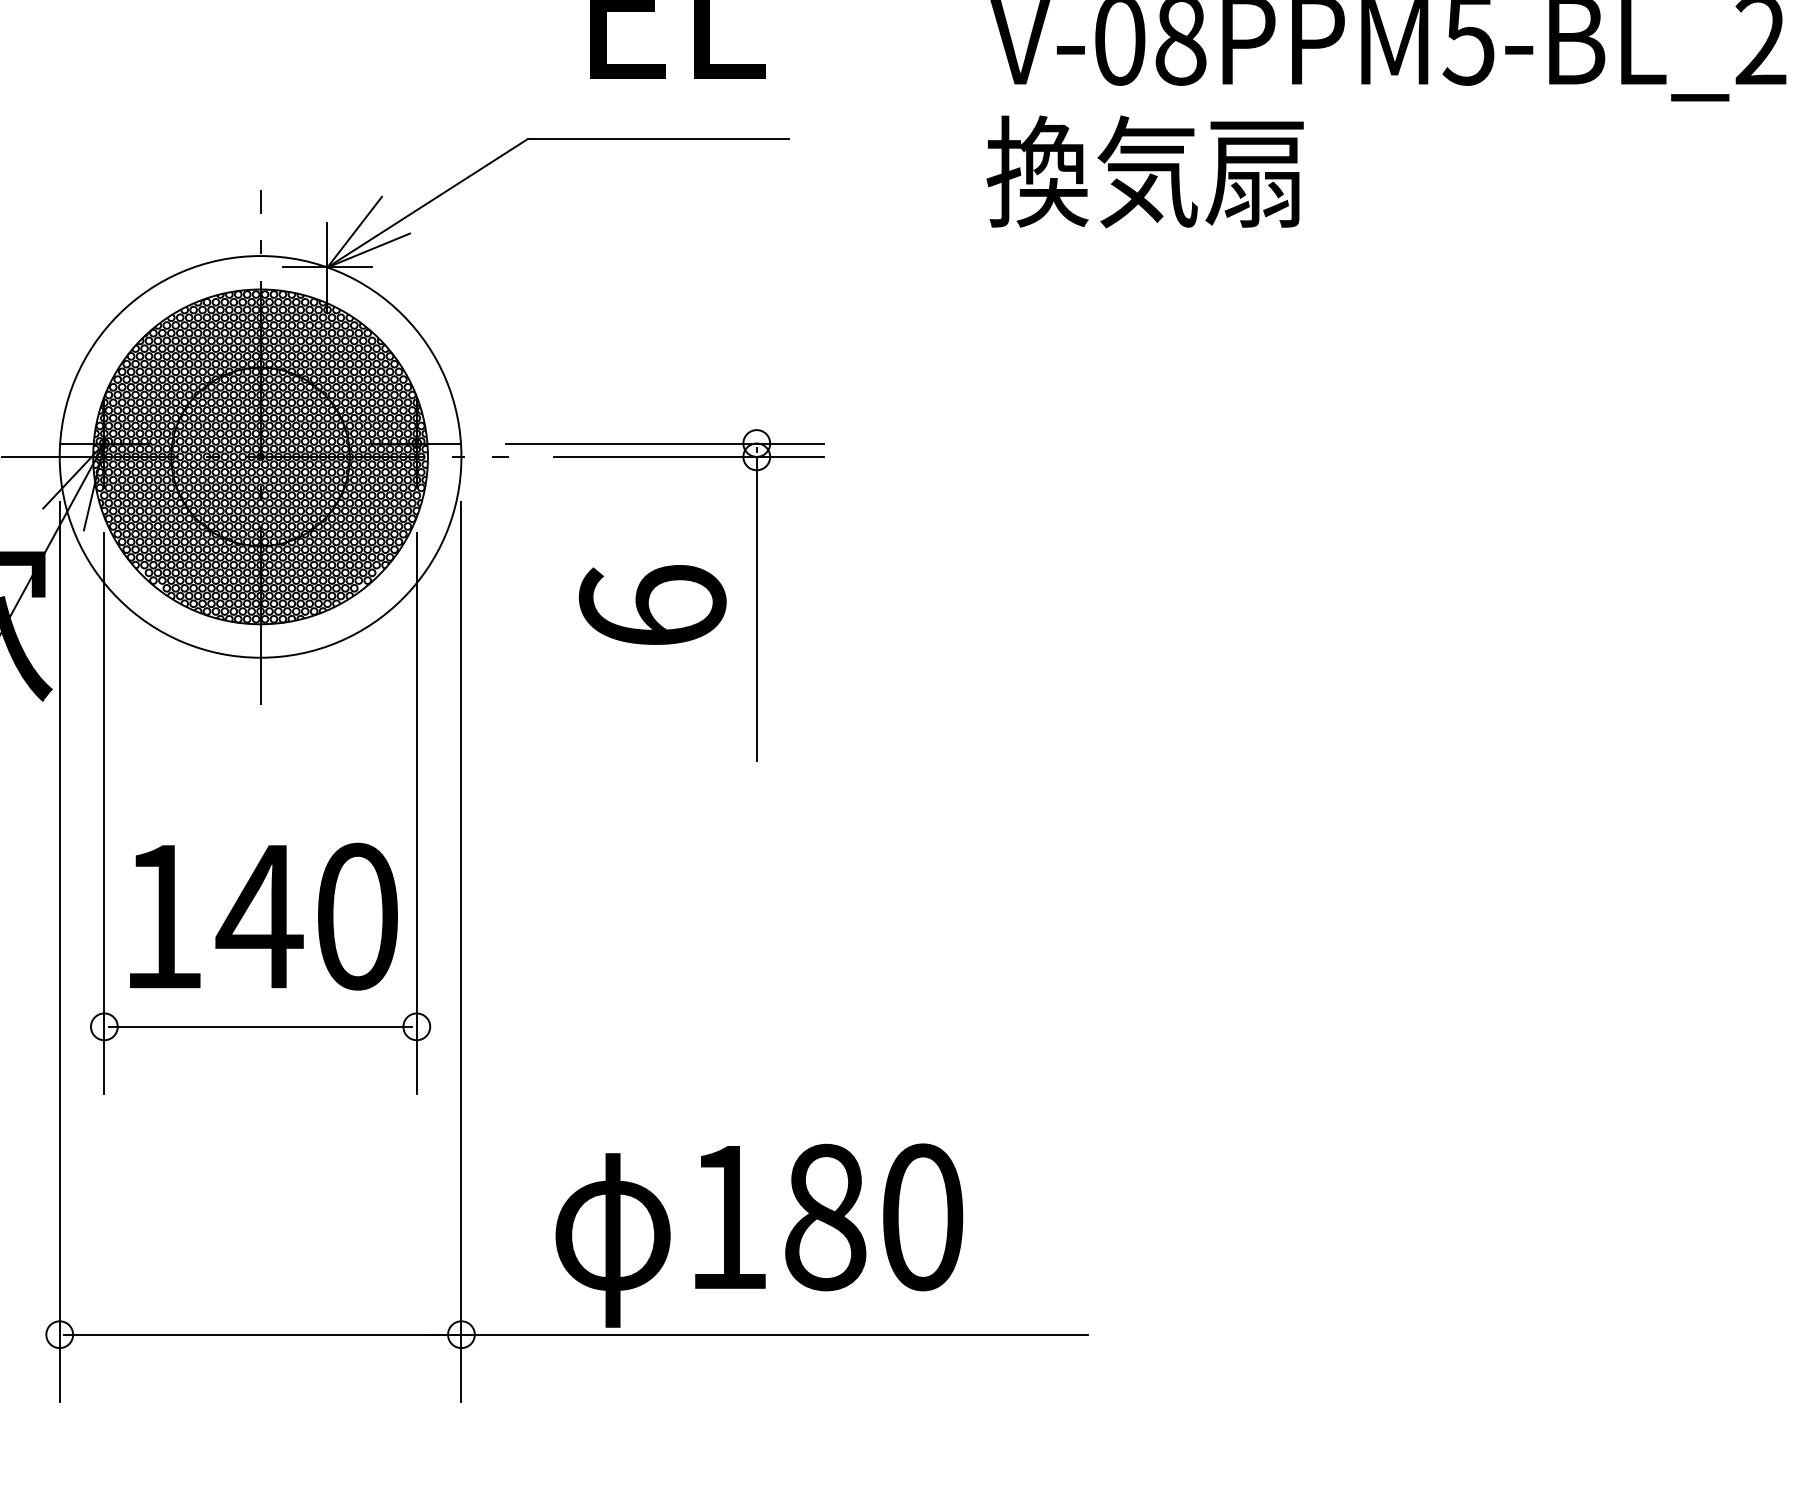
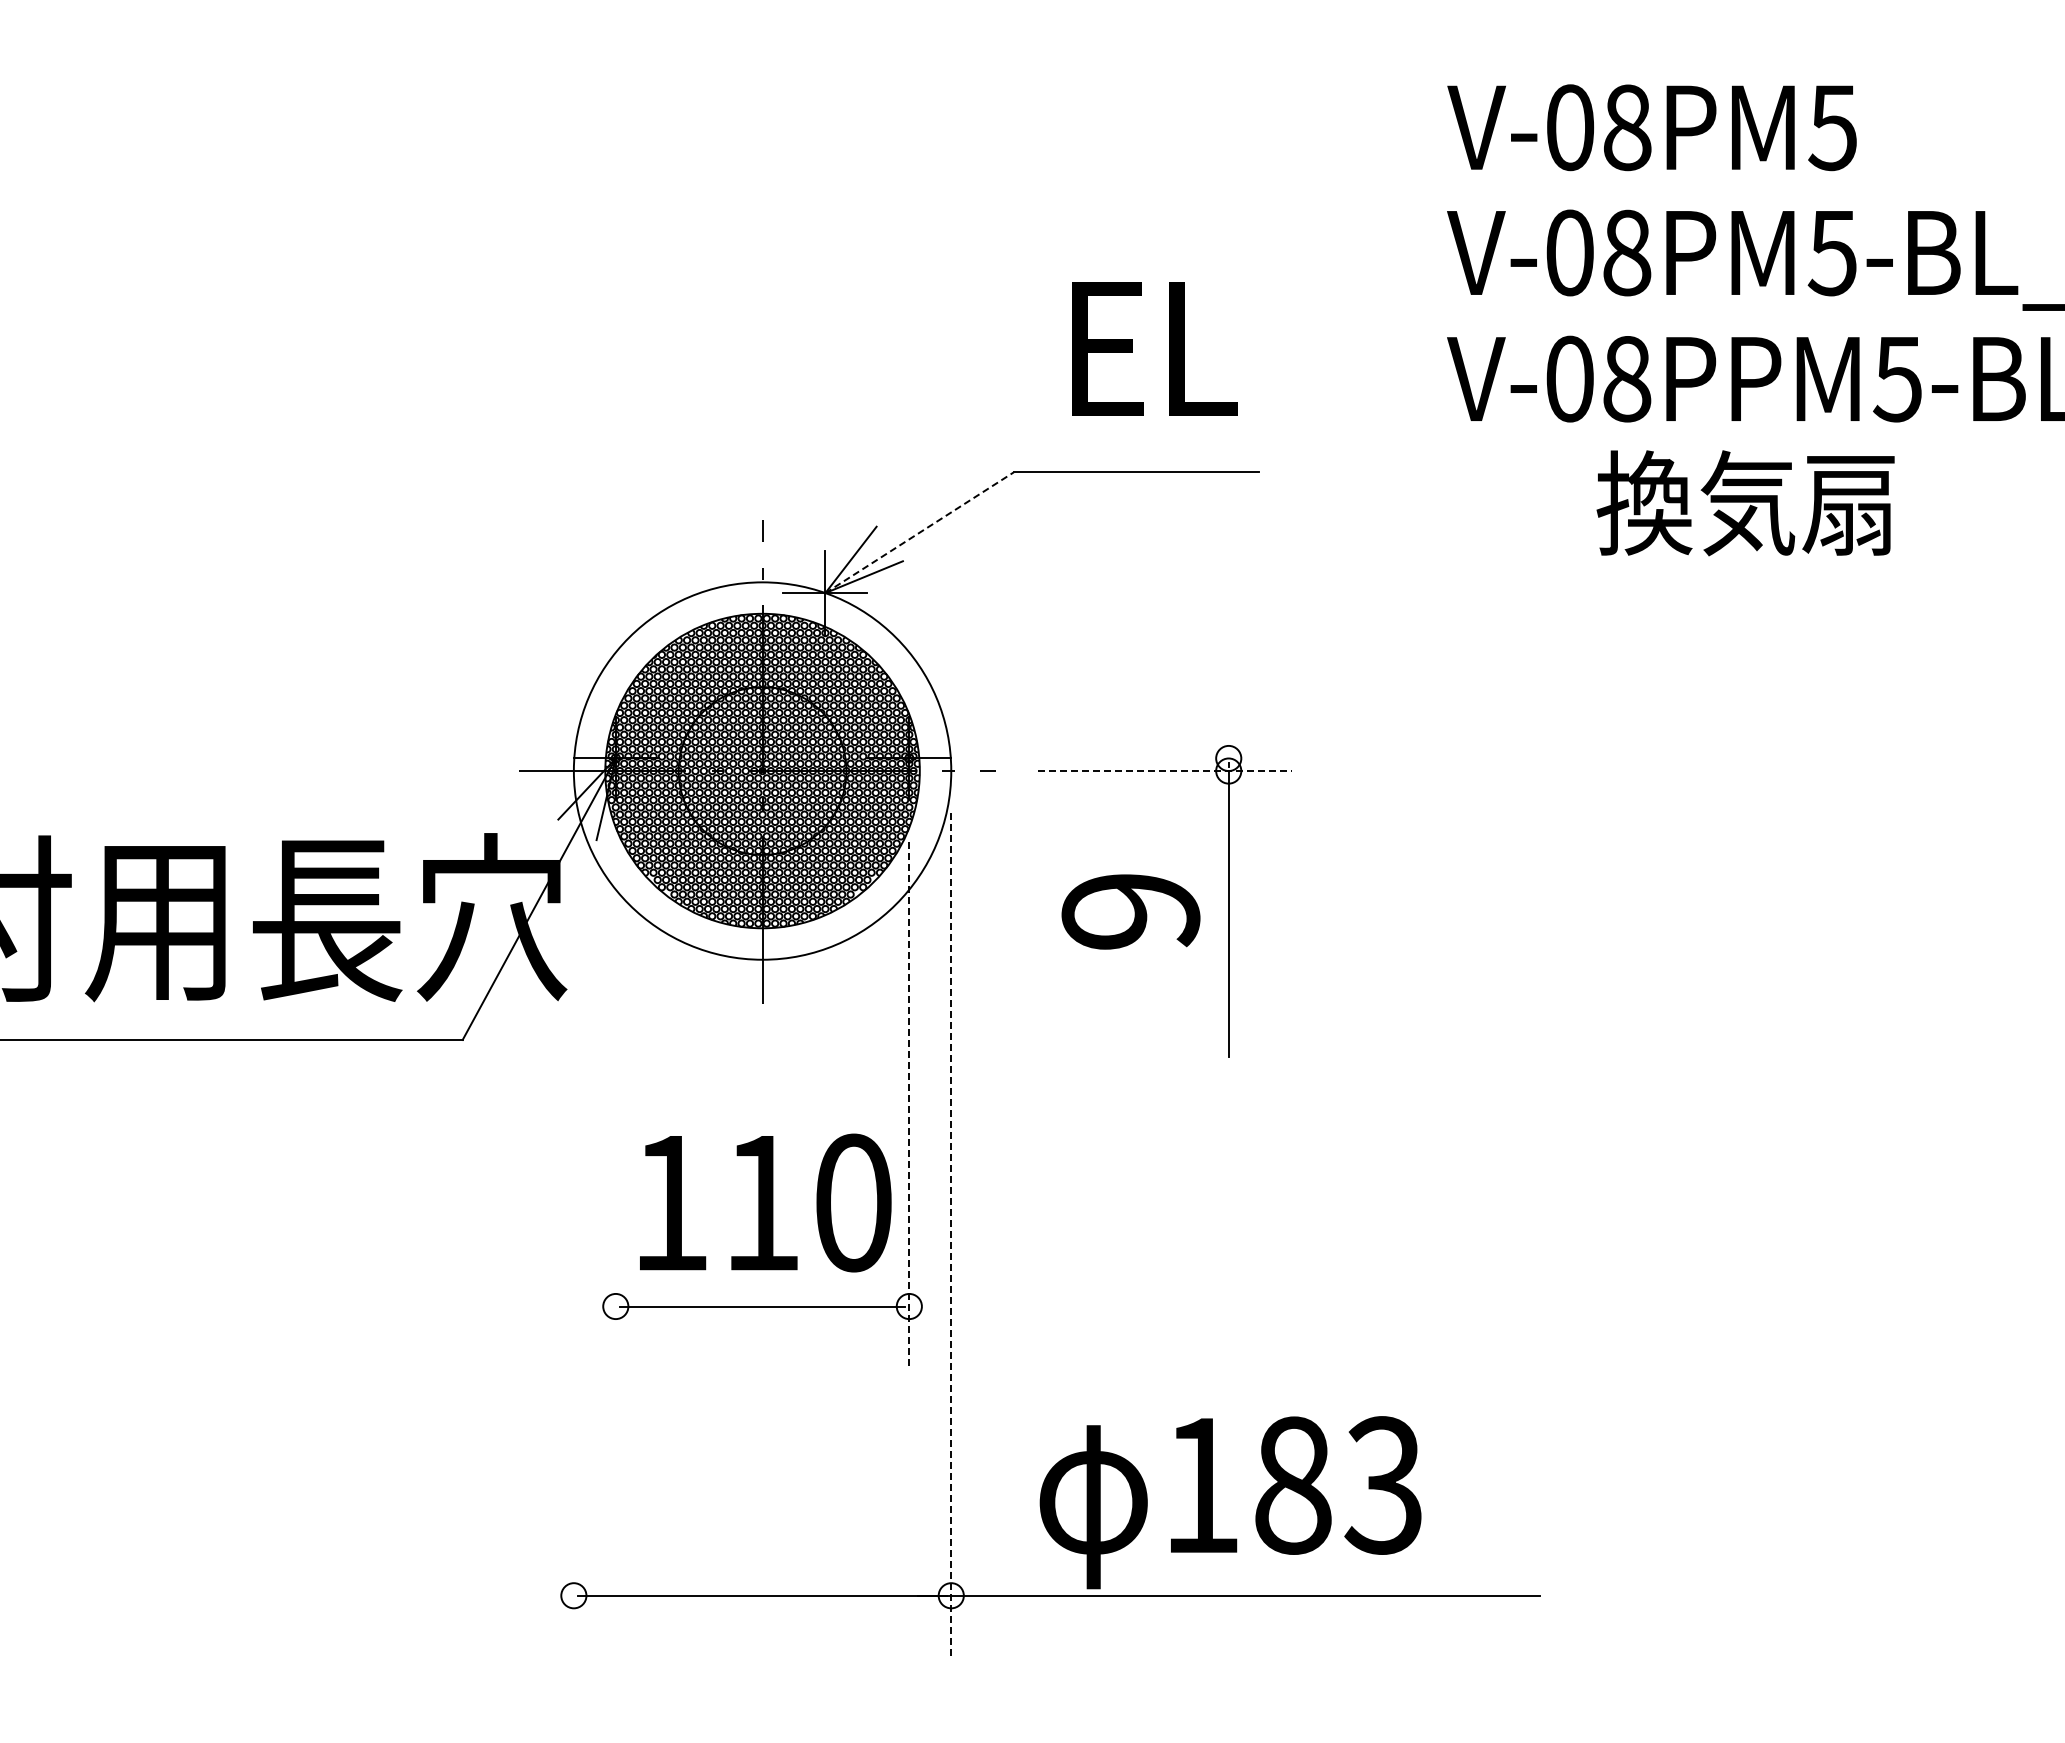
text: (1145, 172) -> (1745, 503), moved
line: (427, 202) -> (919, 532), solid -> dashed
line: (664, 443) -> (1142, 758), removed
line: (688, 457) -> (1164, 771), solid -> dashed
text: (652, 605) -> (1130, 910), 6 -> 9
line: (104, 812) -> (615, 1105), removed
line: (416, 812) -> (909, 1105), solid -> dashed
text: (259, 917) -> (761, 1203), 140 -> 110
line: (59, 951) -> (573, 1235), removed
line: (461, 951) -> (951, 1235), solid -> dashed
text: (921, 1217) -> (1383, 1485), 180 -> 183

